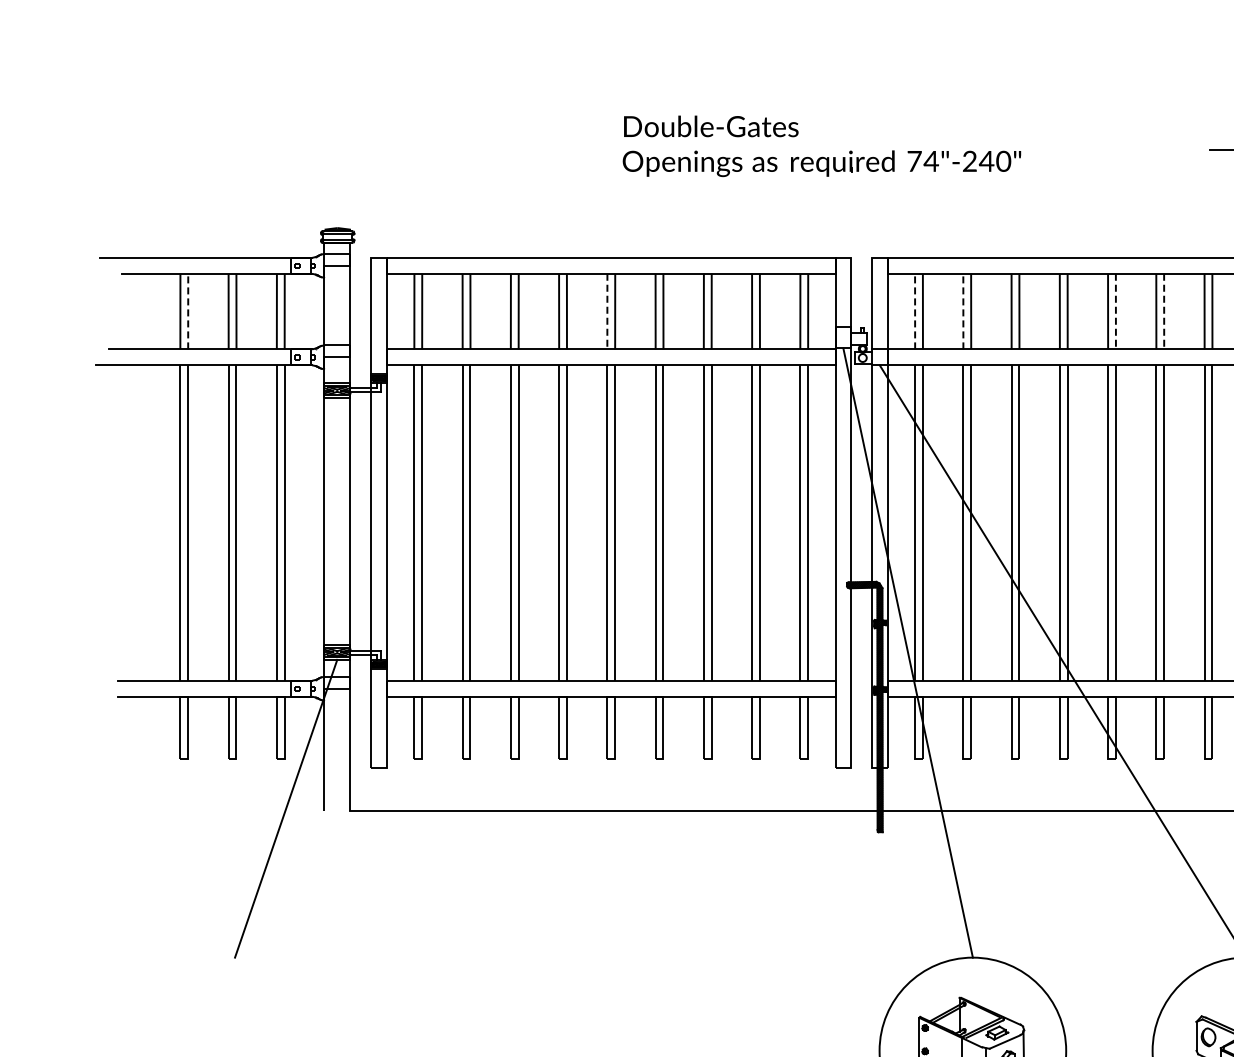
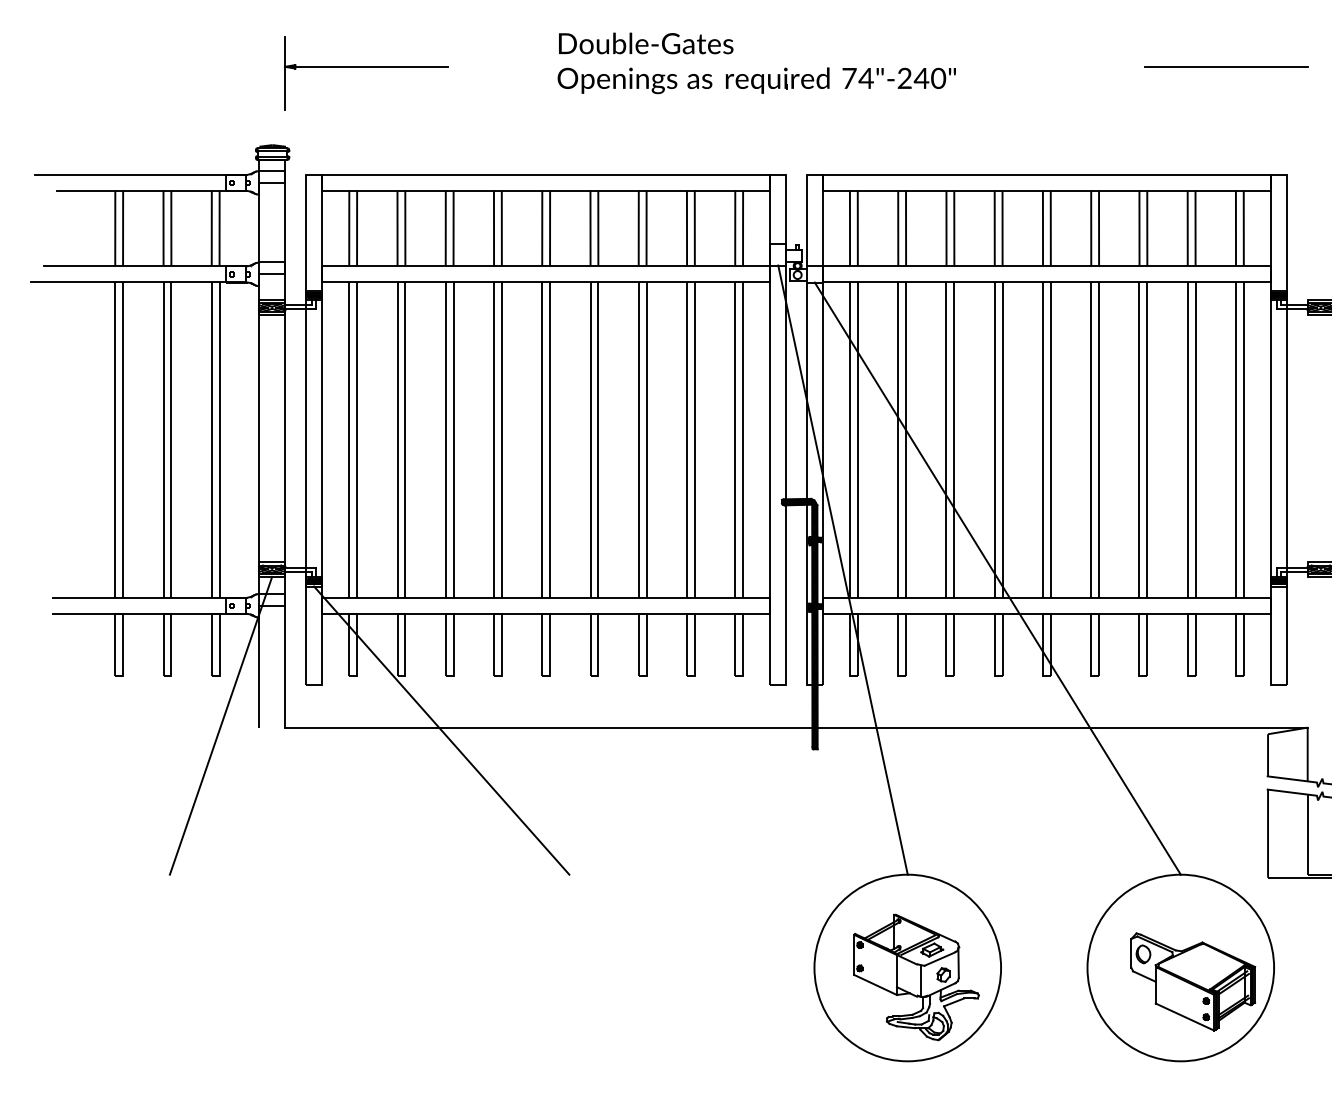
part: (431, 156) -> (366, 73), added
line: (188, 311) -> (123, 228), dashed -> solid
line: (607, 311) -> (542, 228), dashed -> solid
line: (915, 311) -> (850, 228), dashed -> solid
line: (963, 311) -> (898, 228), dashed -> solid
line: (1115, 311) -> (1050, 228), dashed -> solid
line: (1164, 311) -> (1099, 228), dashed -> solid
line: (506, 813) -> (441, 730), added

